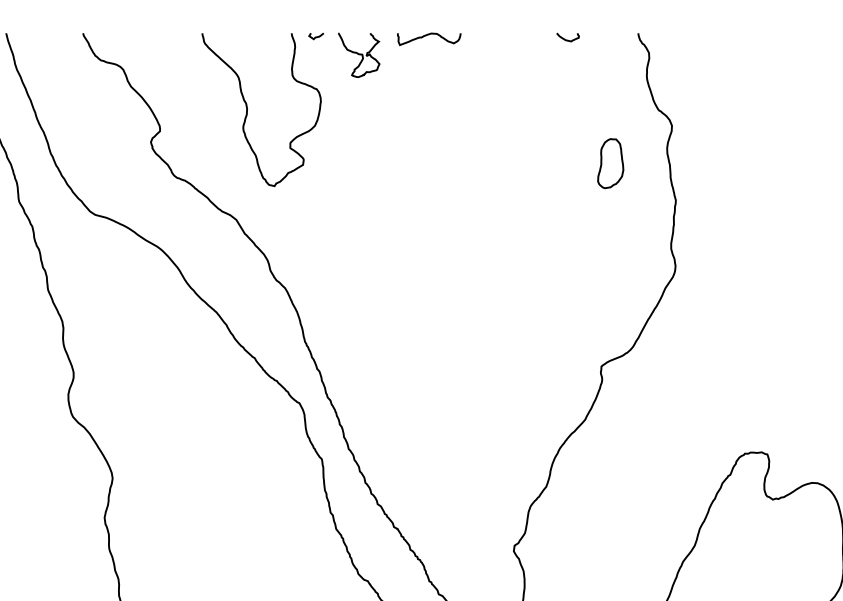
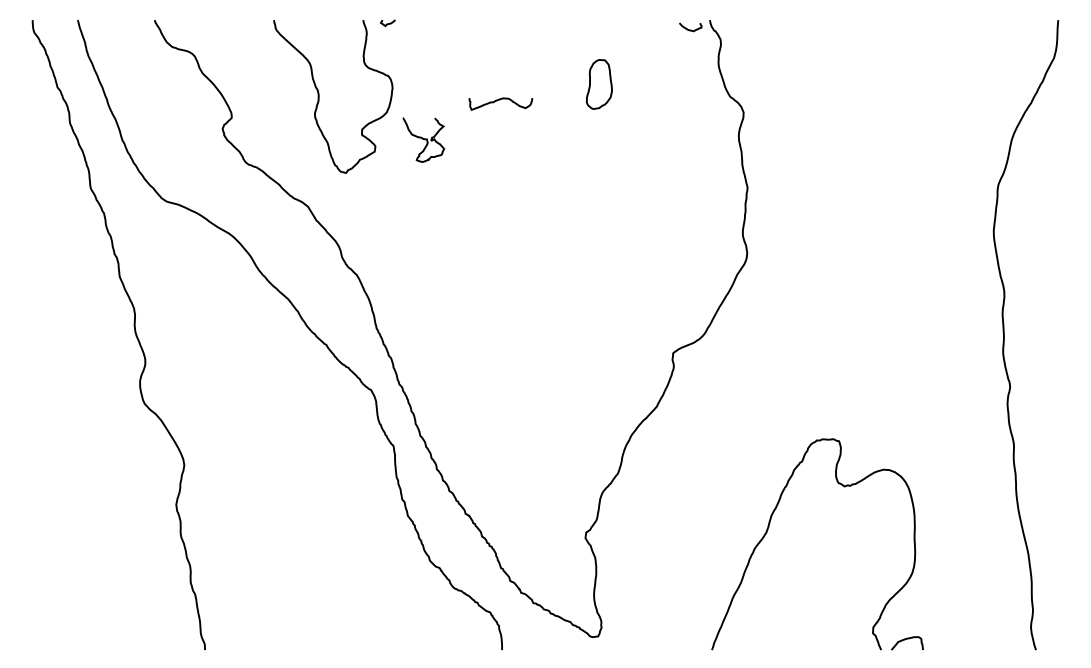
curve: (428, 35) -> (500, 100), moved
curve: (567, 39) -> (690, 29), moved
curve: (358, 54) -> (423, 139), moved
part: (609, 163) -> (598, 84), moved

